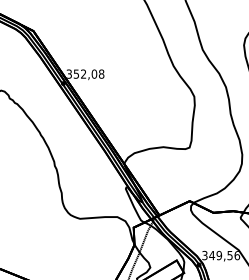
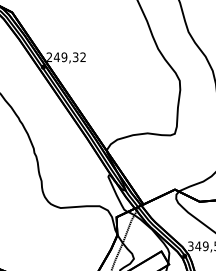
text: (85, 73) -> (66, 56), 352,08 -> 249,32

